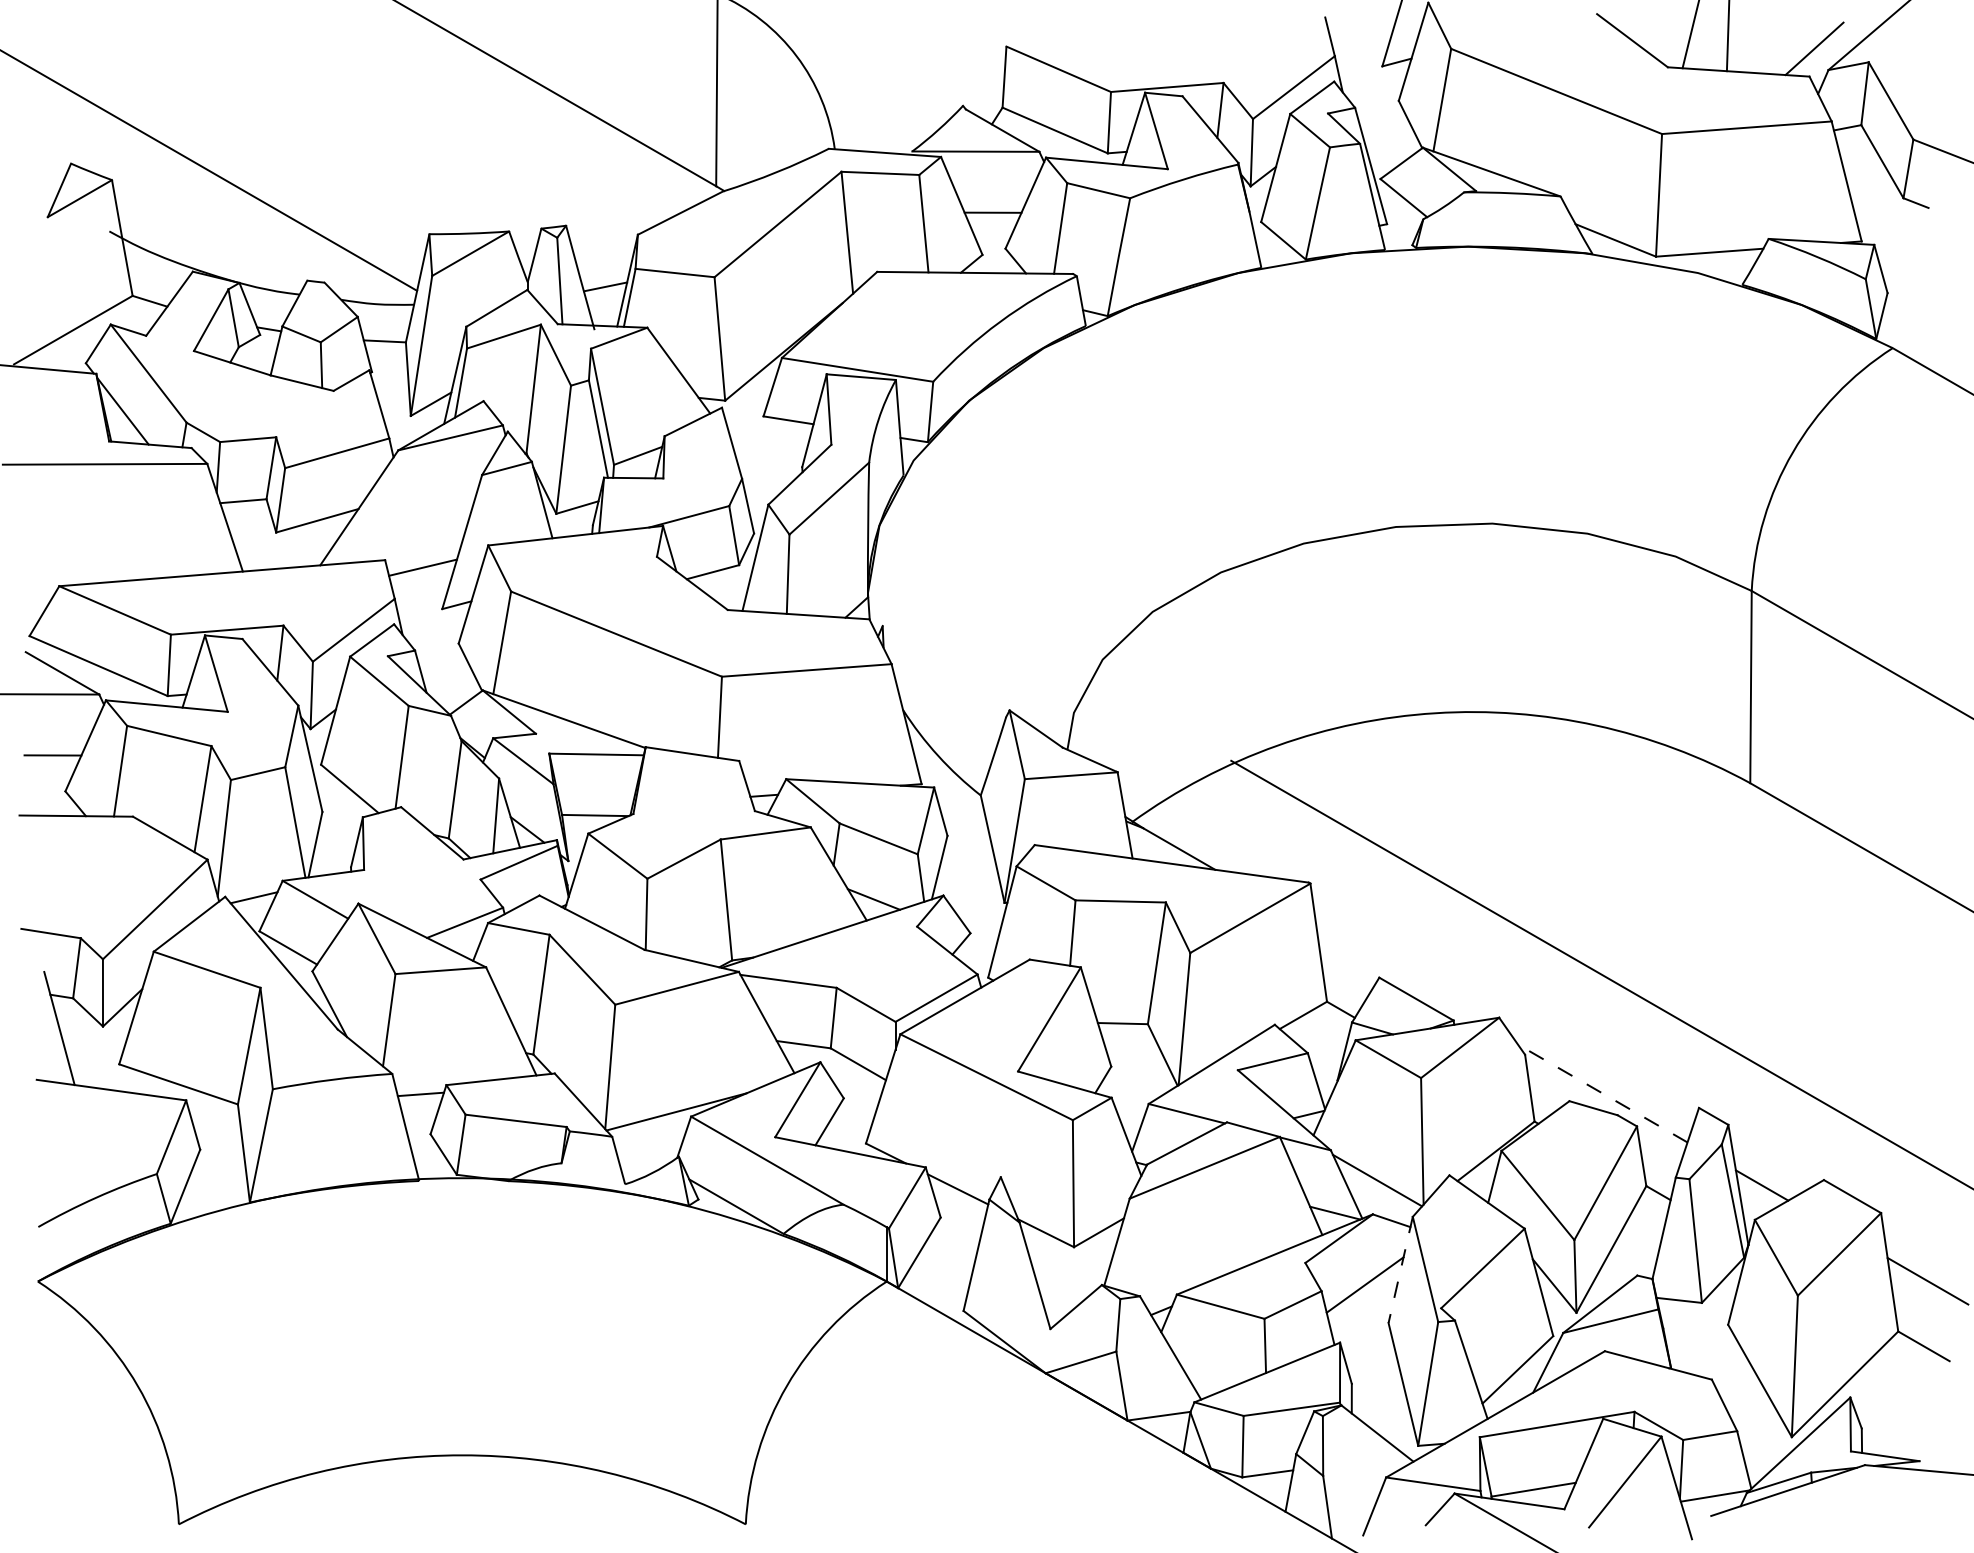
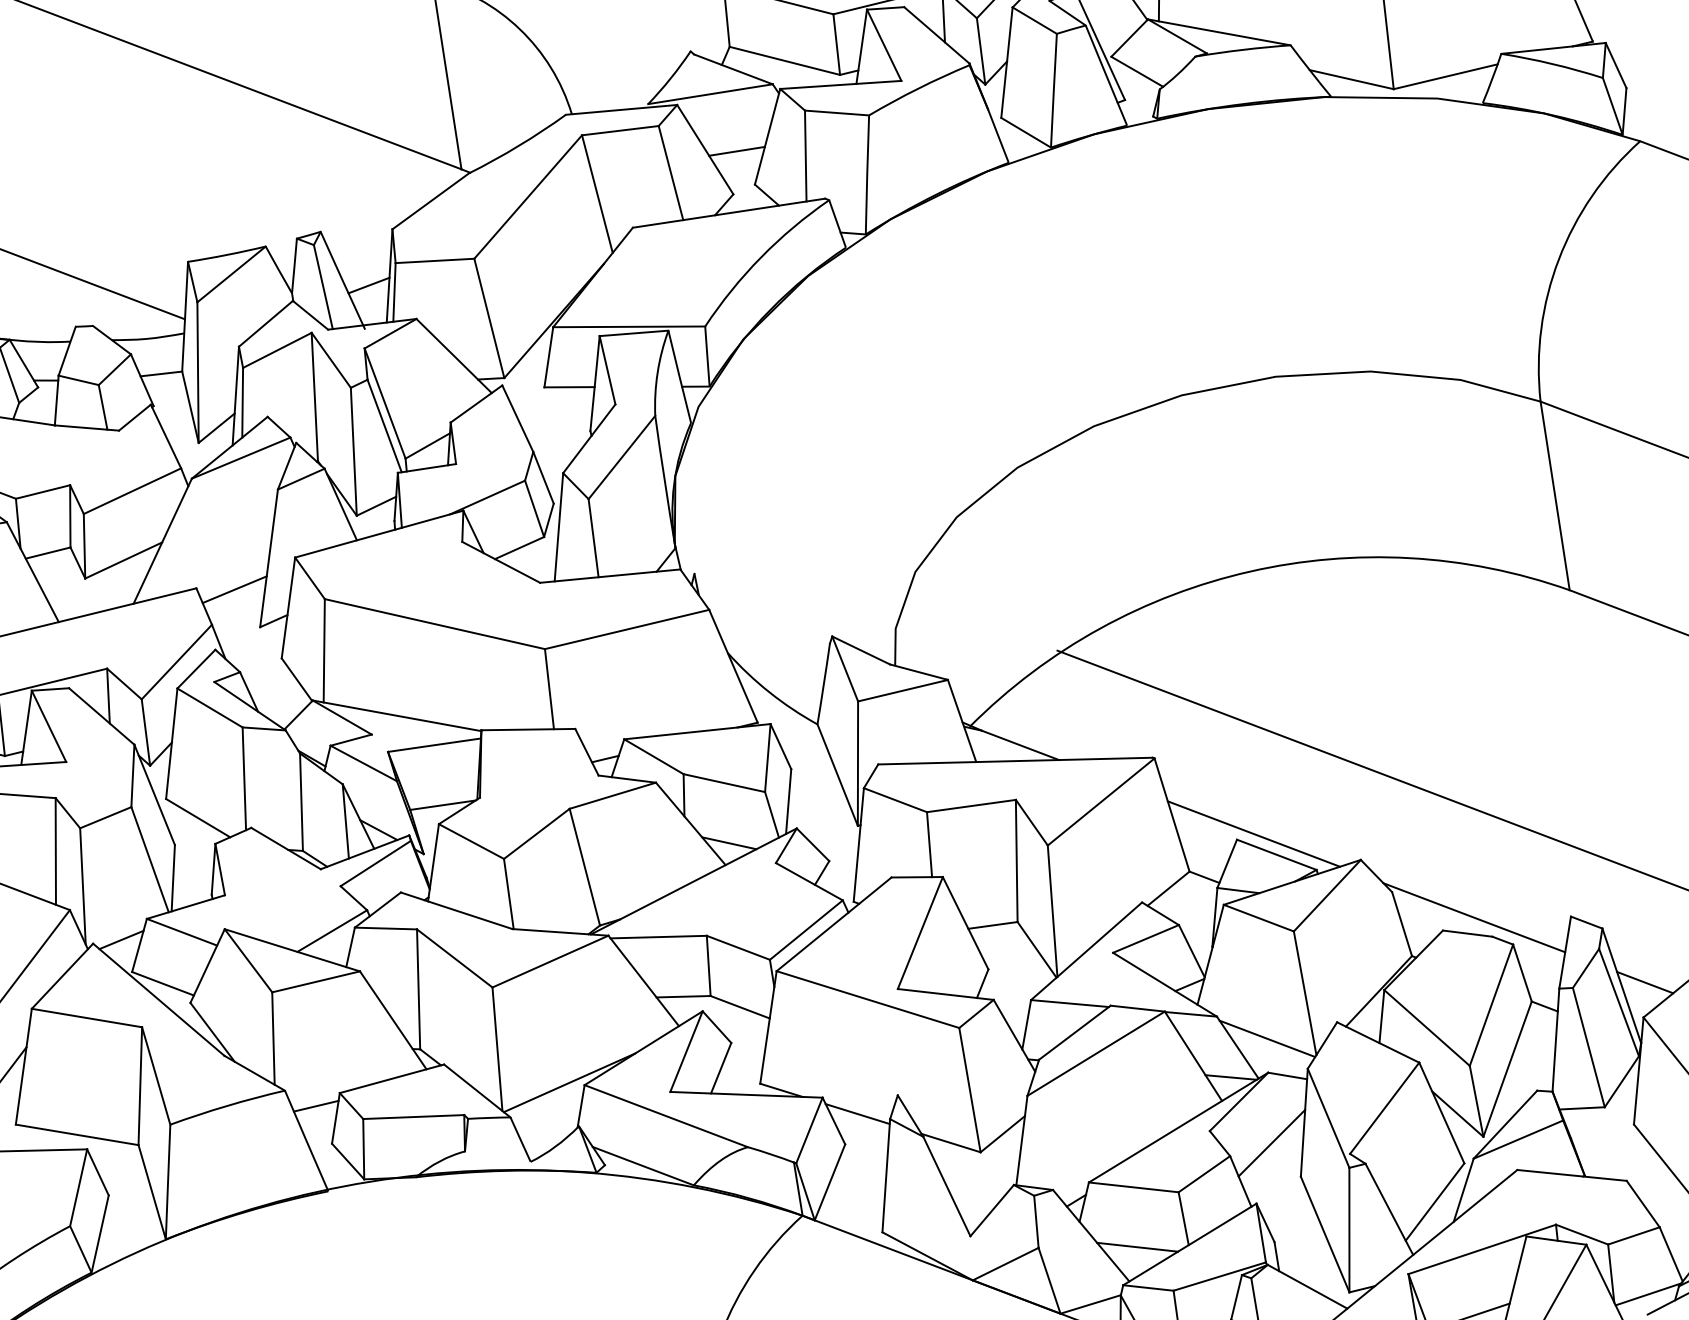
line: (1396, 974) -> (1253, 833), added
line: (1602, 1093) -> (1474, 917), dashed -> solid
line: (1400, 1270) -> (1304, 1123), dashed -> solid
line: (1214, 1366) -> (1137, 1246), added

